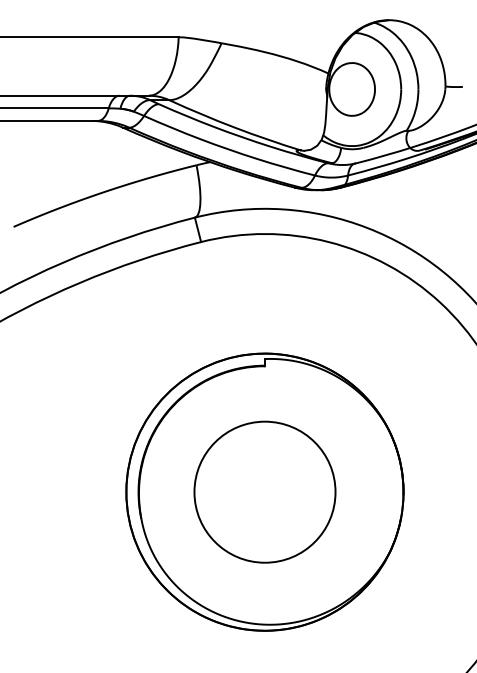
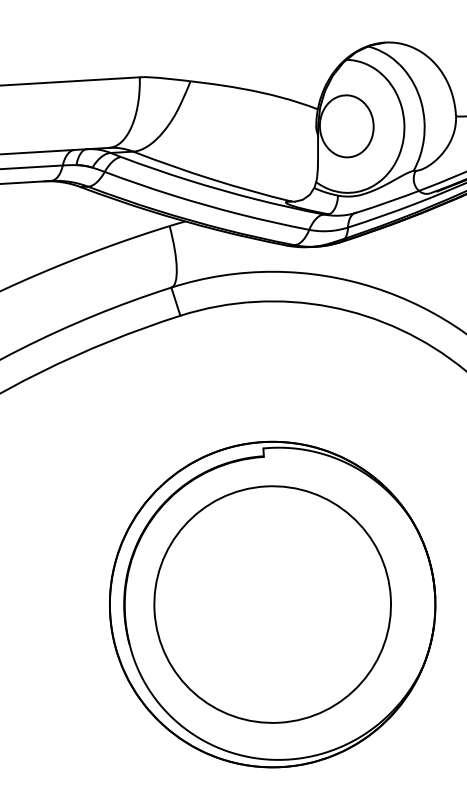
circle: (264, 491) -> (272, 603), size x1.43

